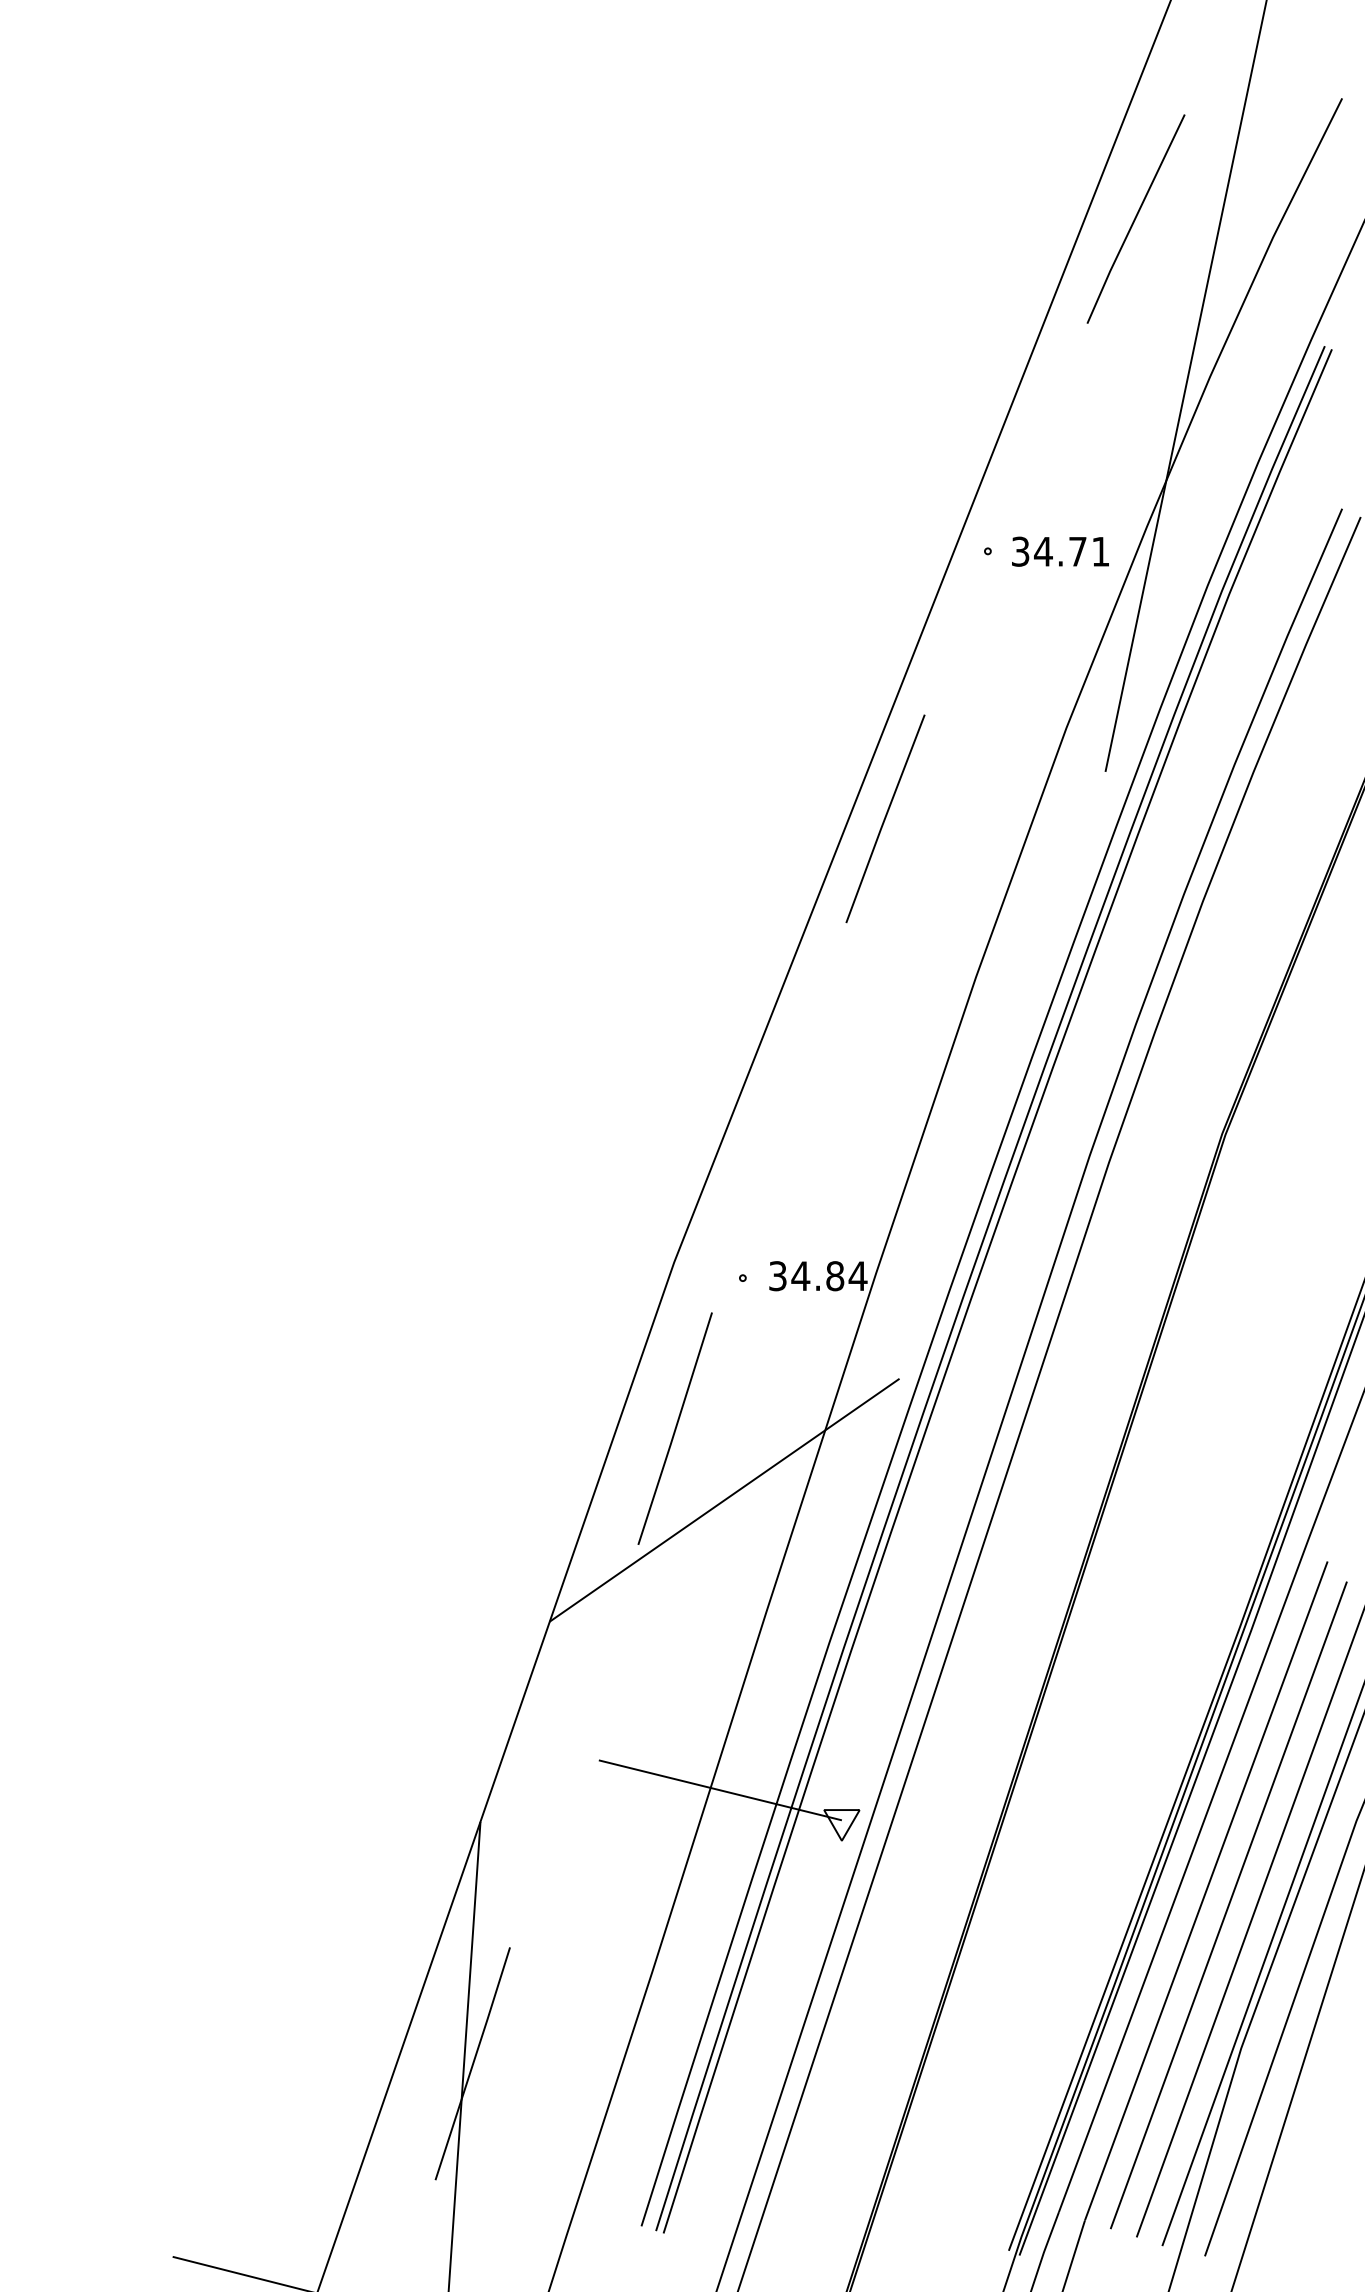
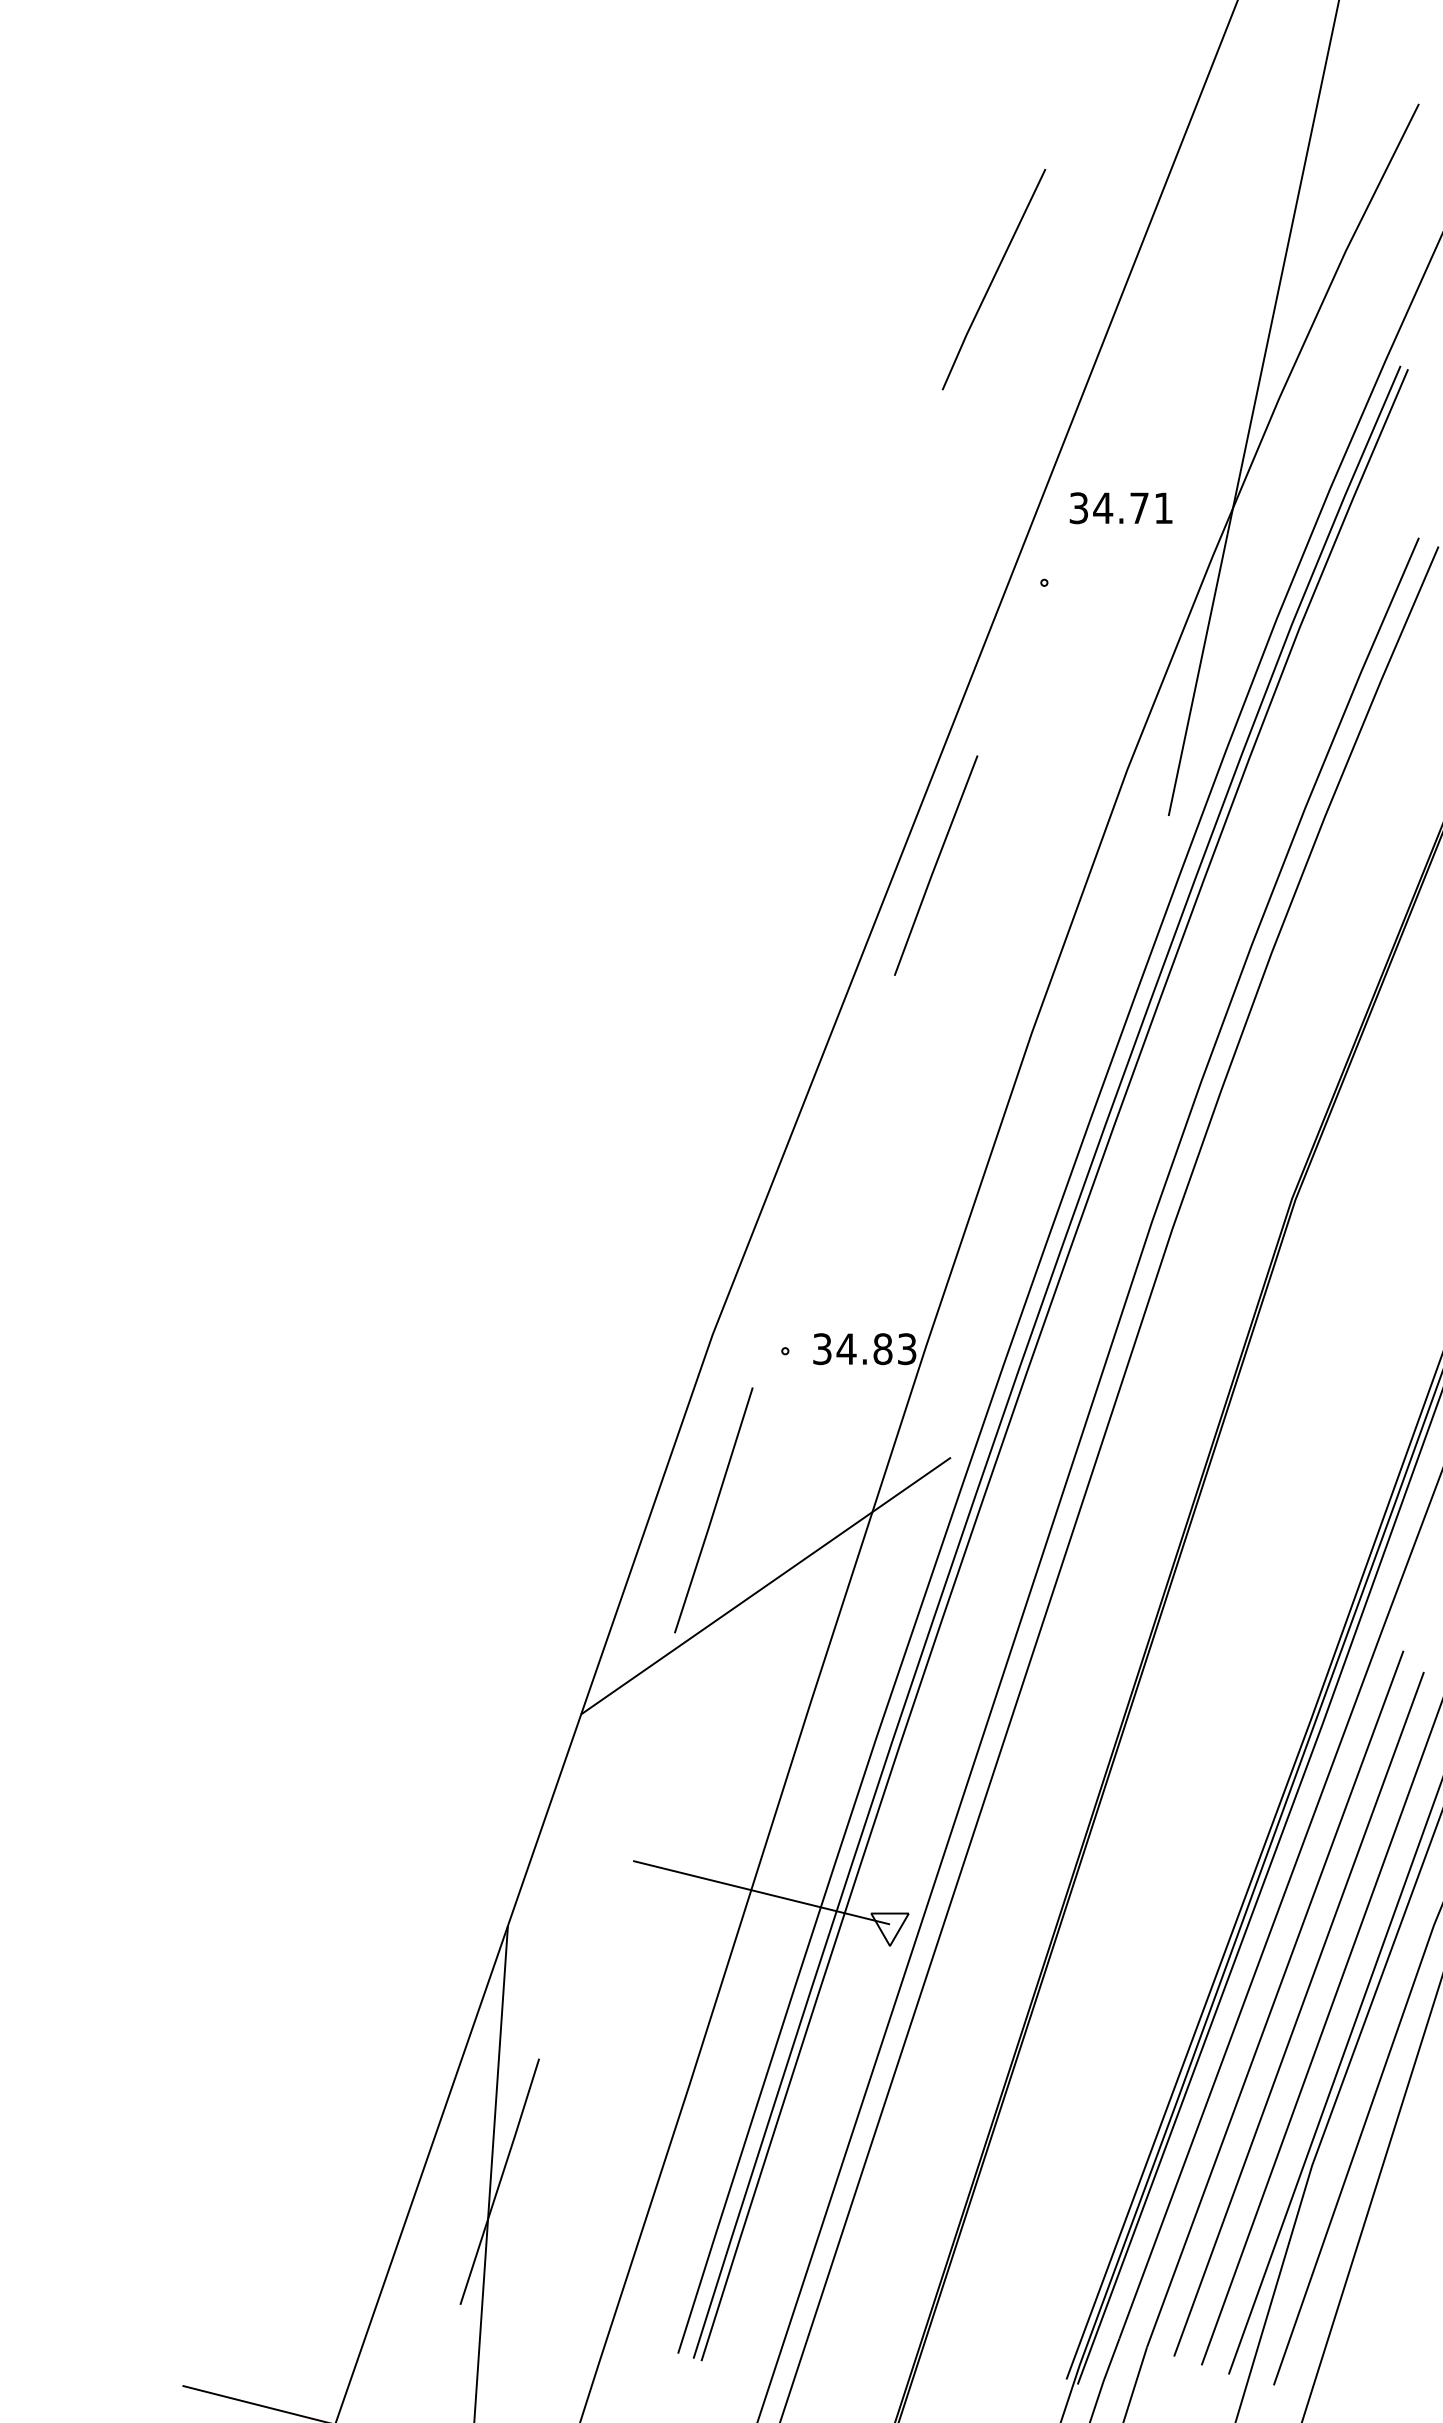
line: (1135, 219) -> (993, 279), moved
text: (1059, 551) -> (1120, 508), moved
text: (858, 1276) -> (907, 1349), 34.84 -> 34.83

